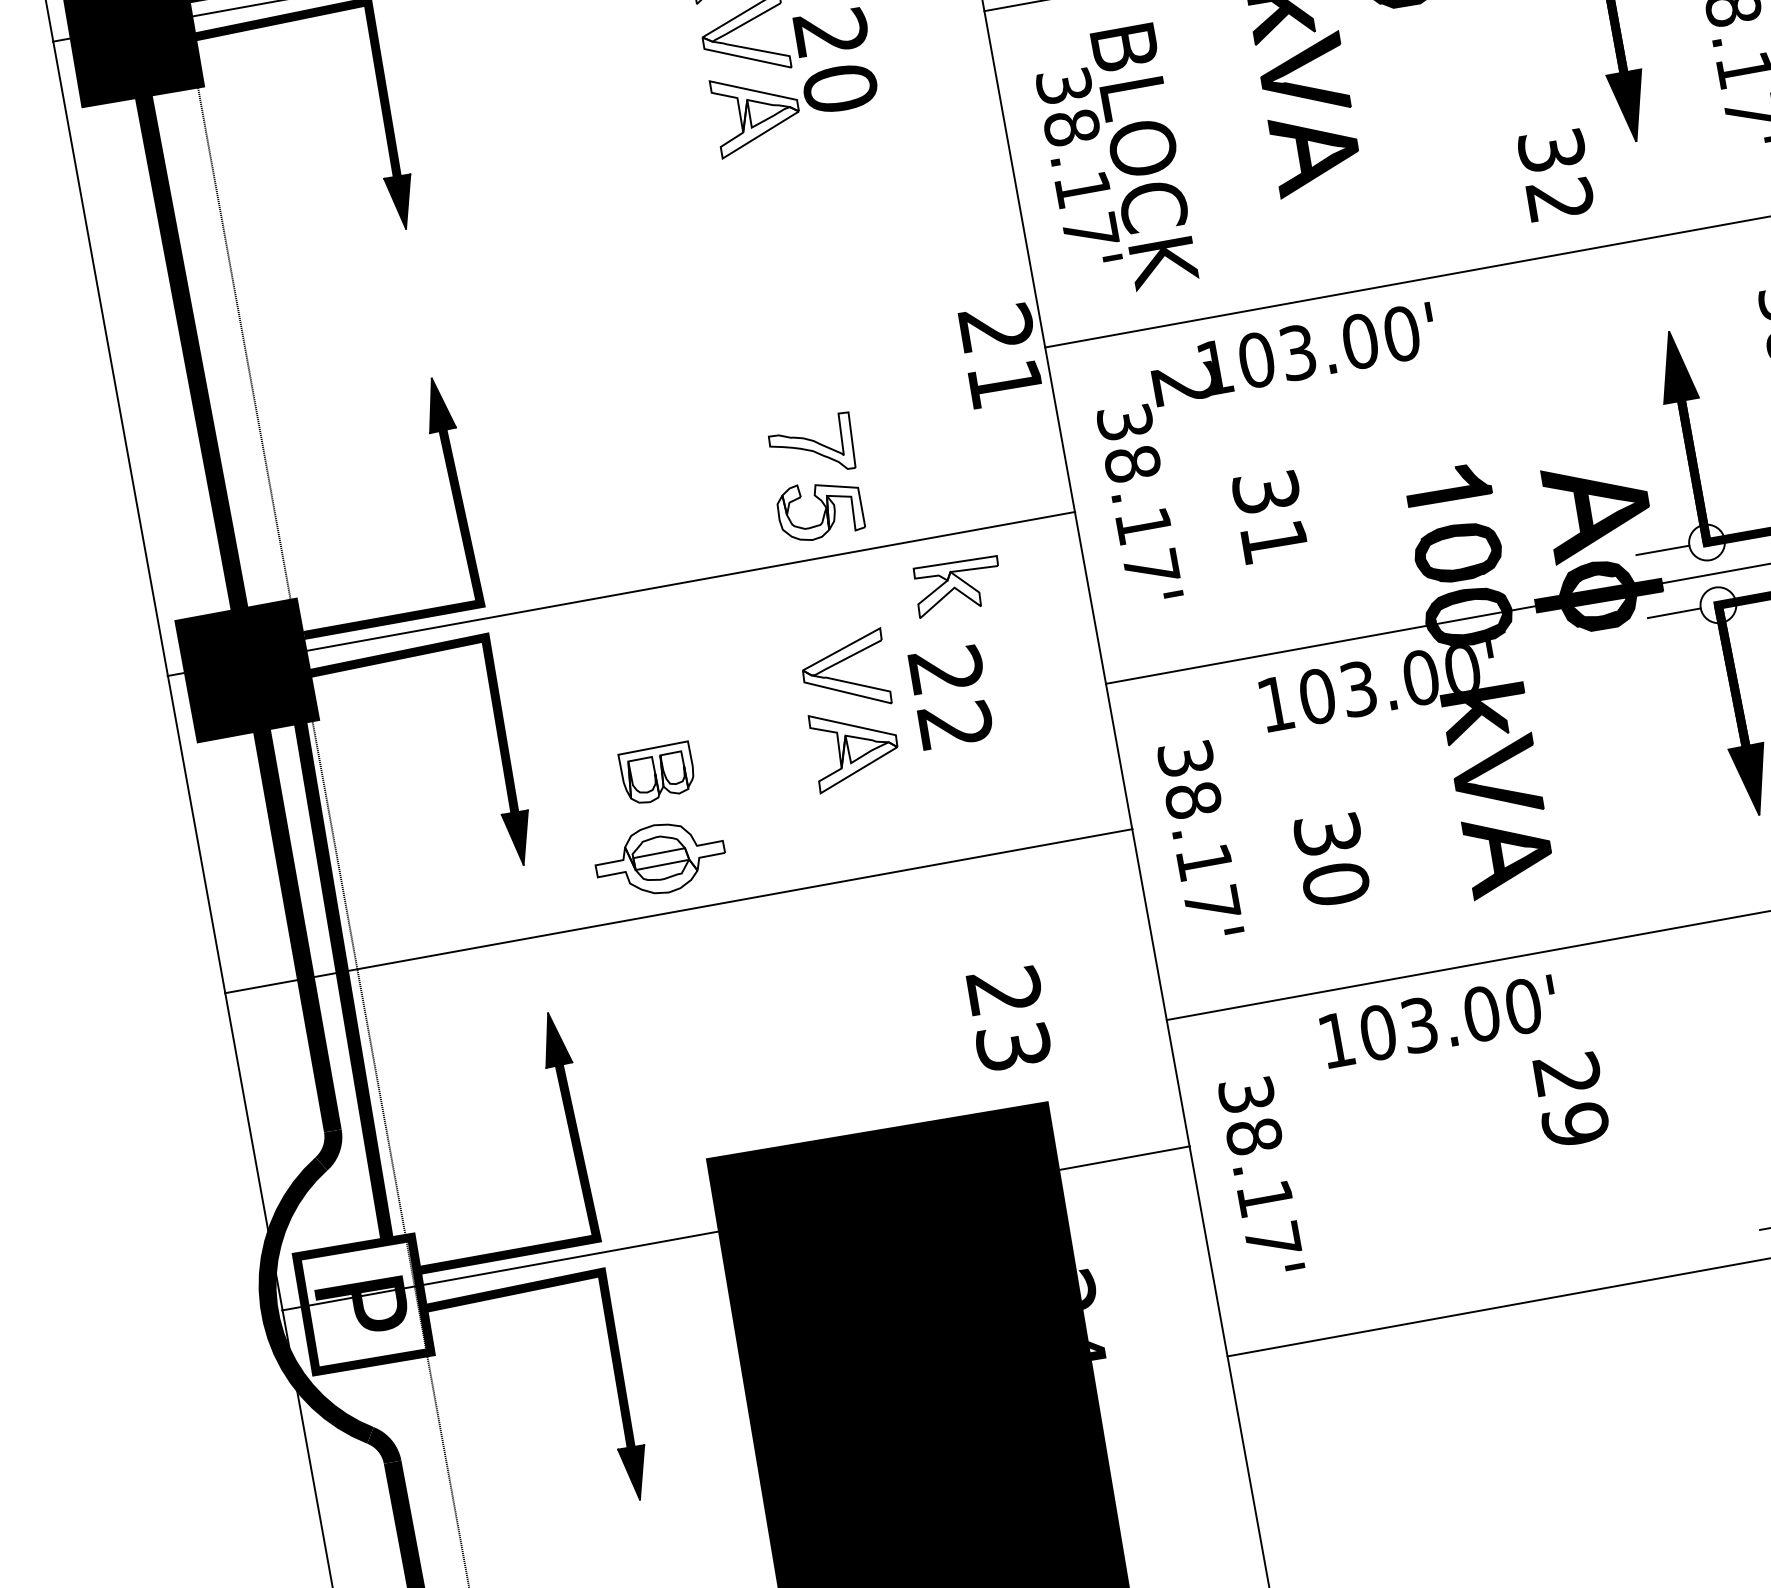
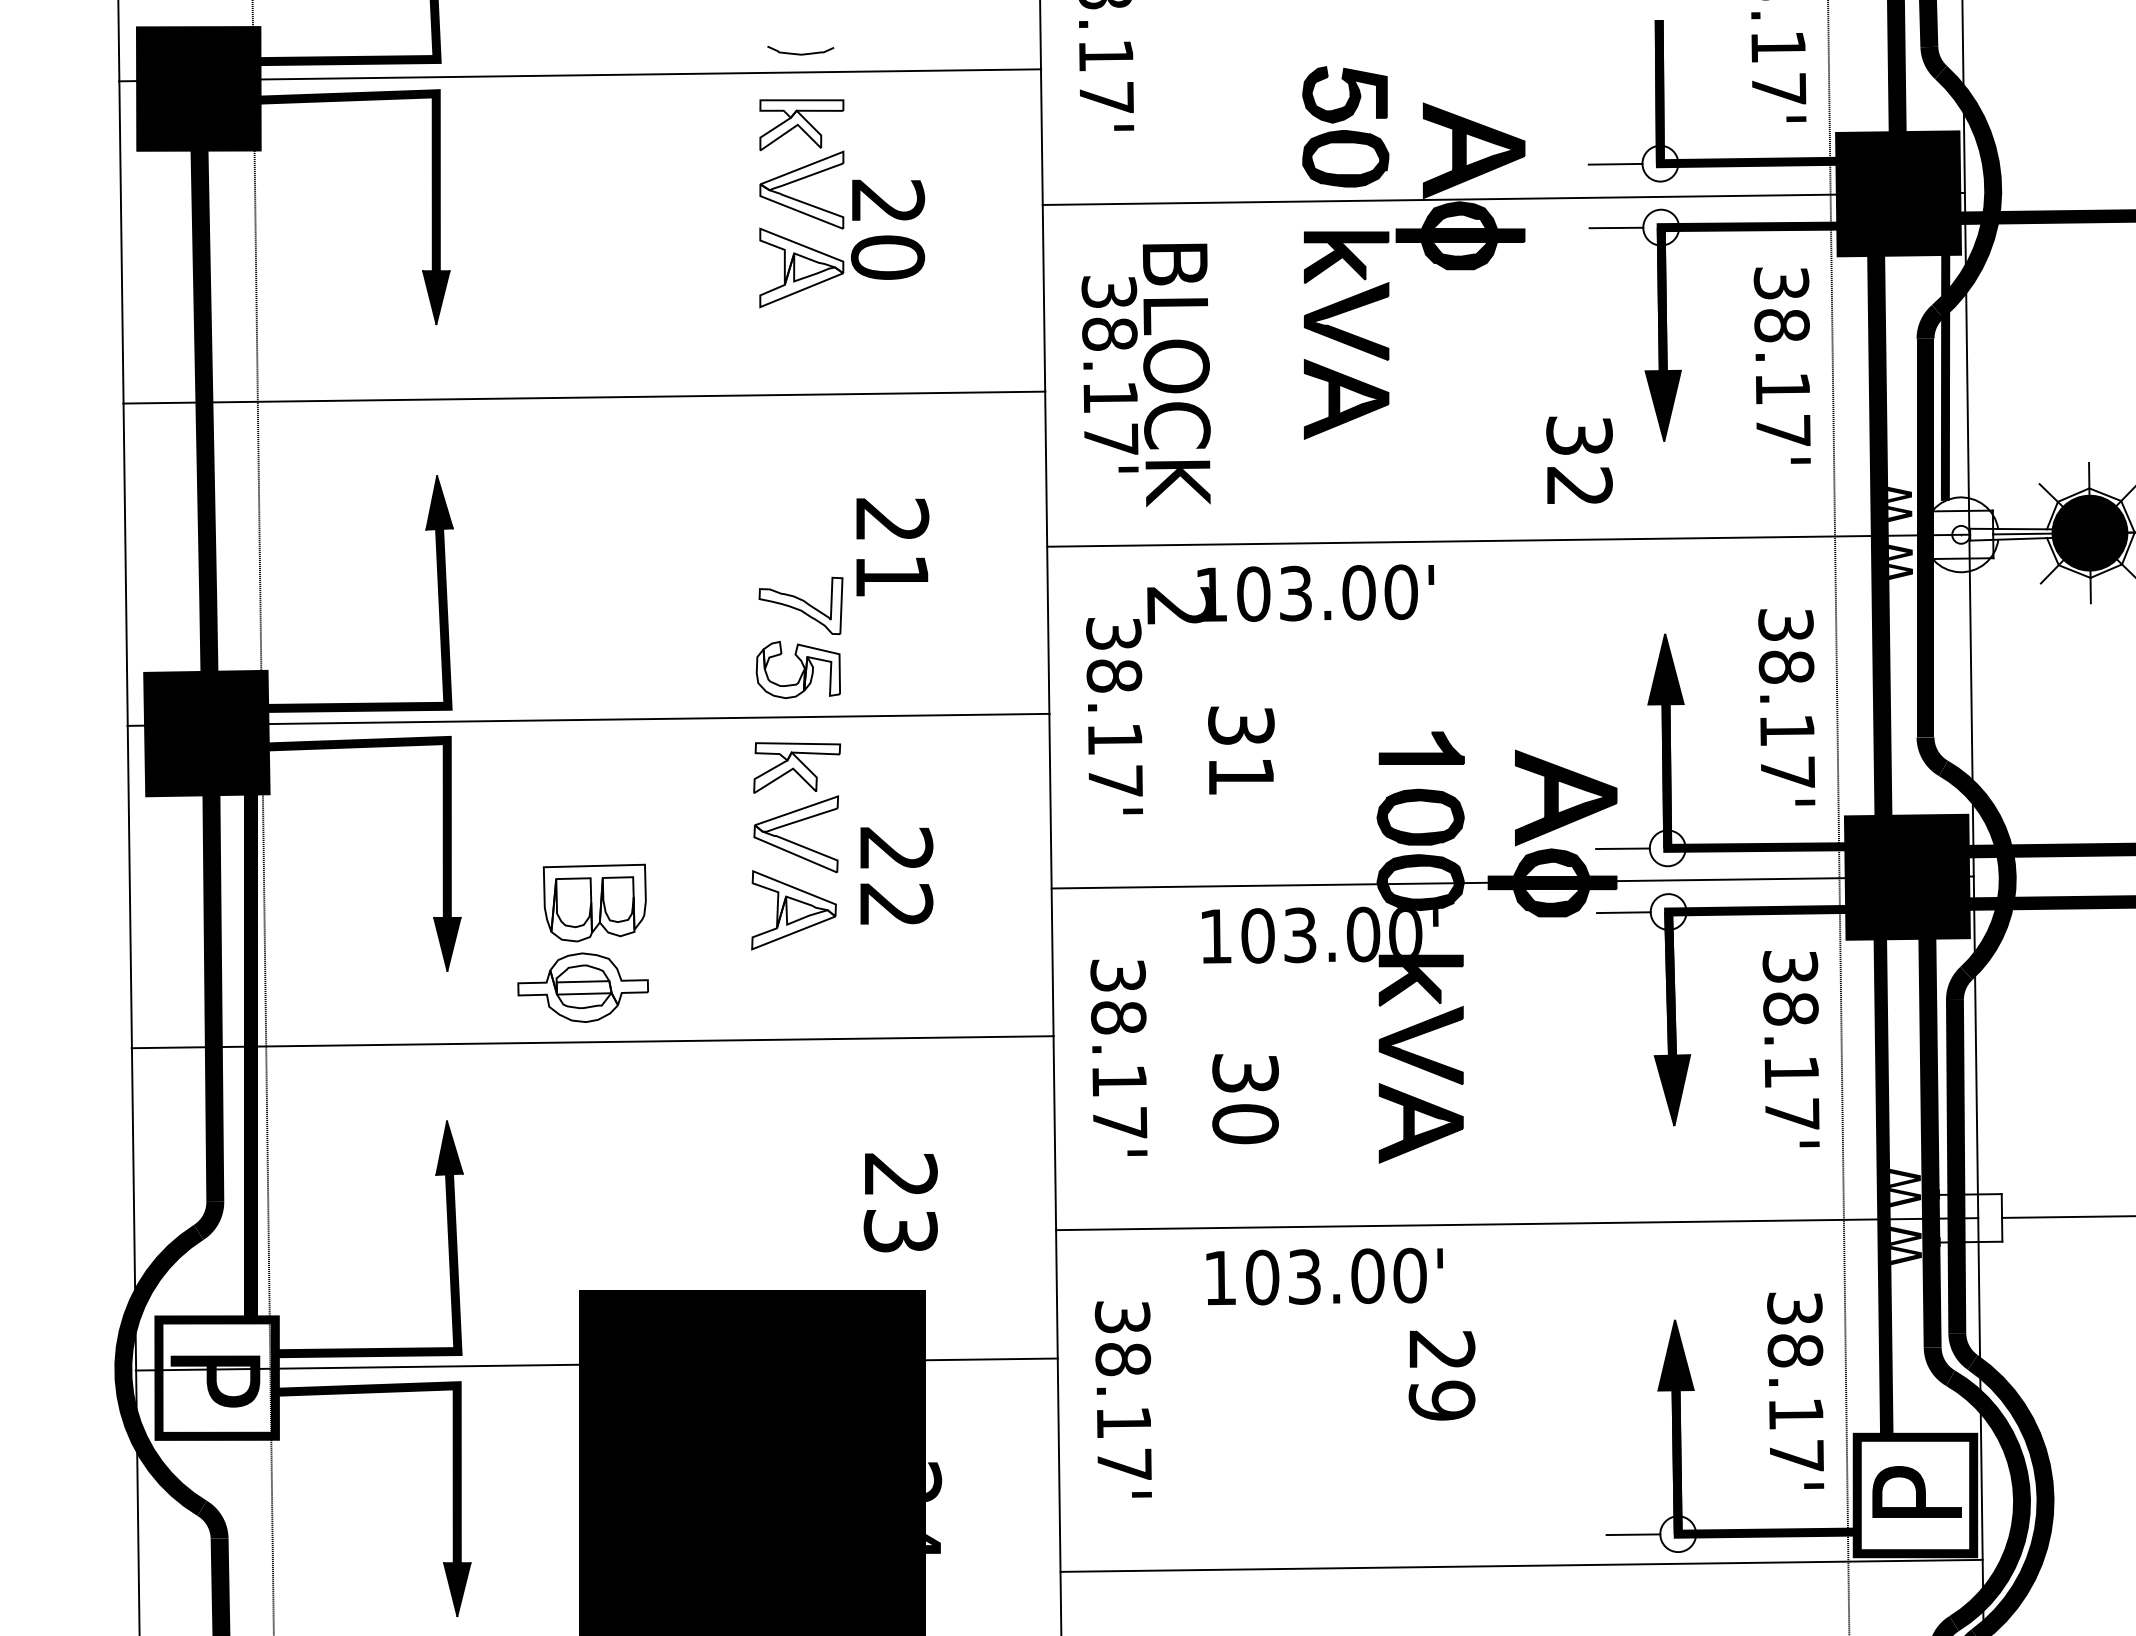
line: (564, 276) -> (584, 397), added
text: (1001, 355) -> (892, 547), moved
part: (958, 585) -> (797, 767), moved
part: (657, 773) -> (594, 902), size x1.43

